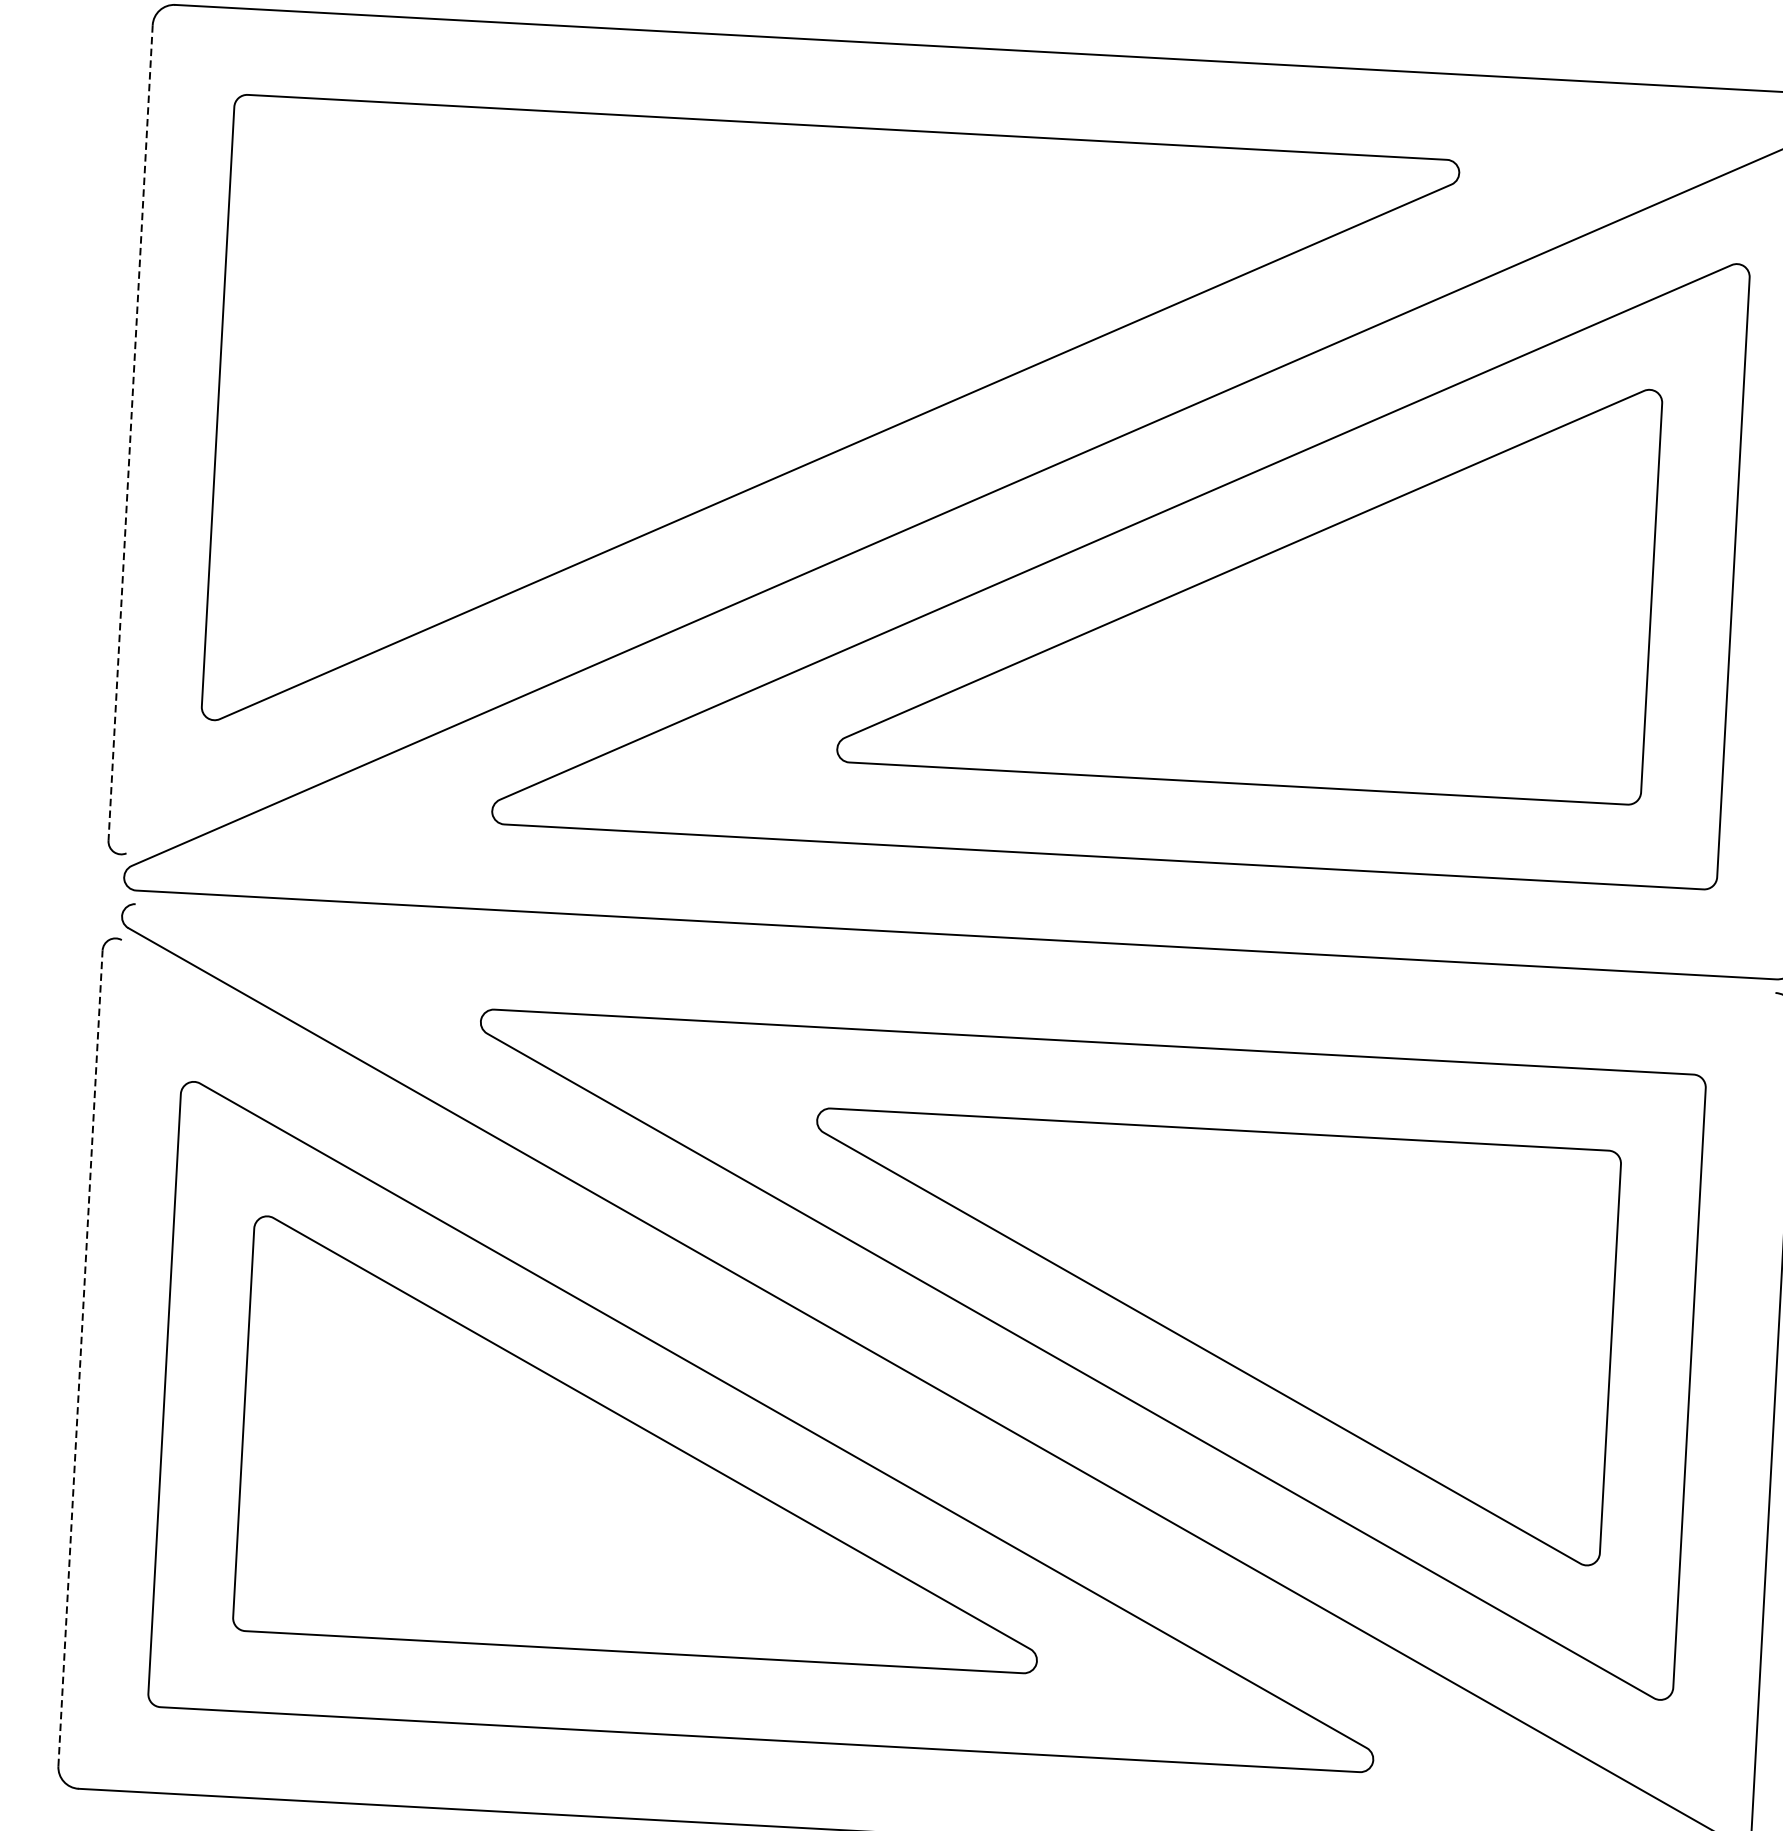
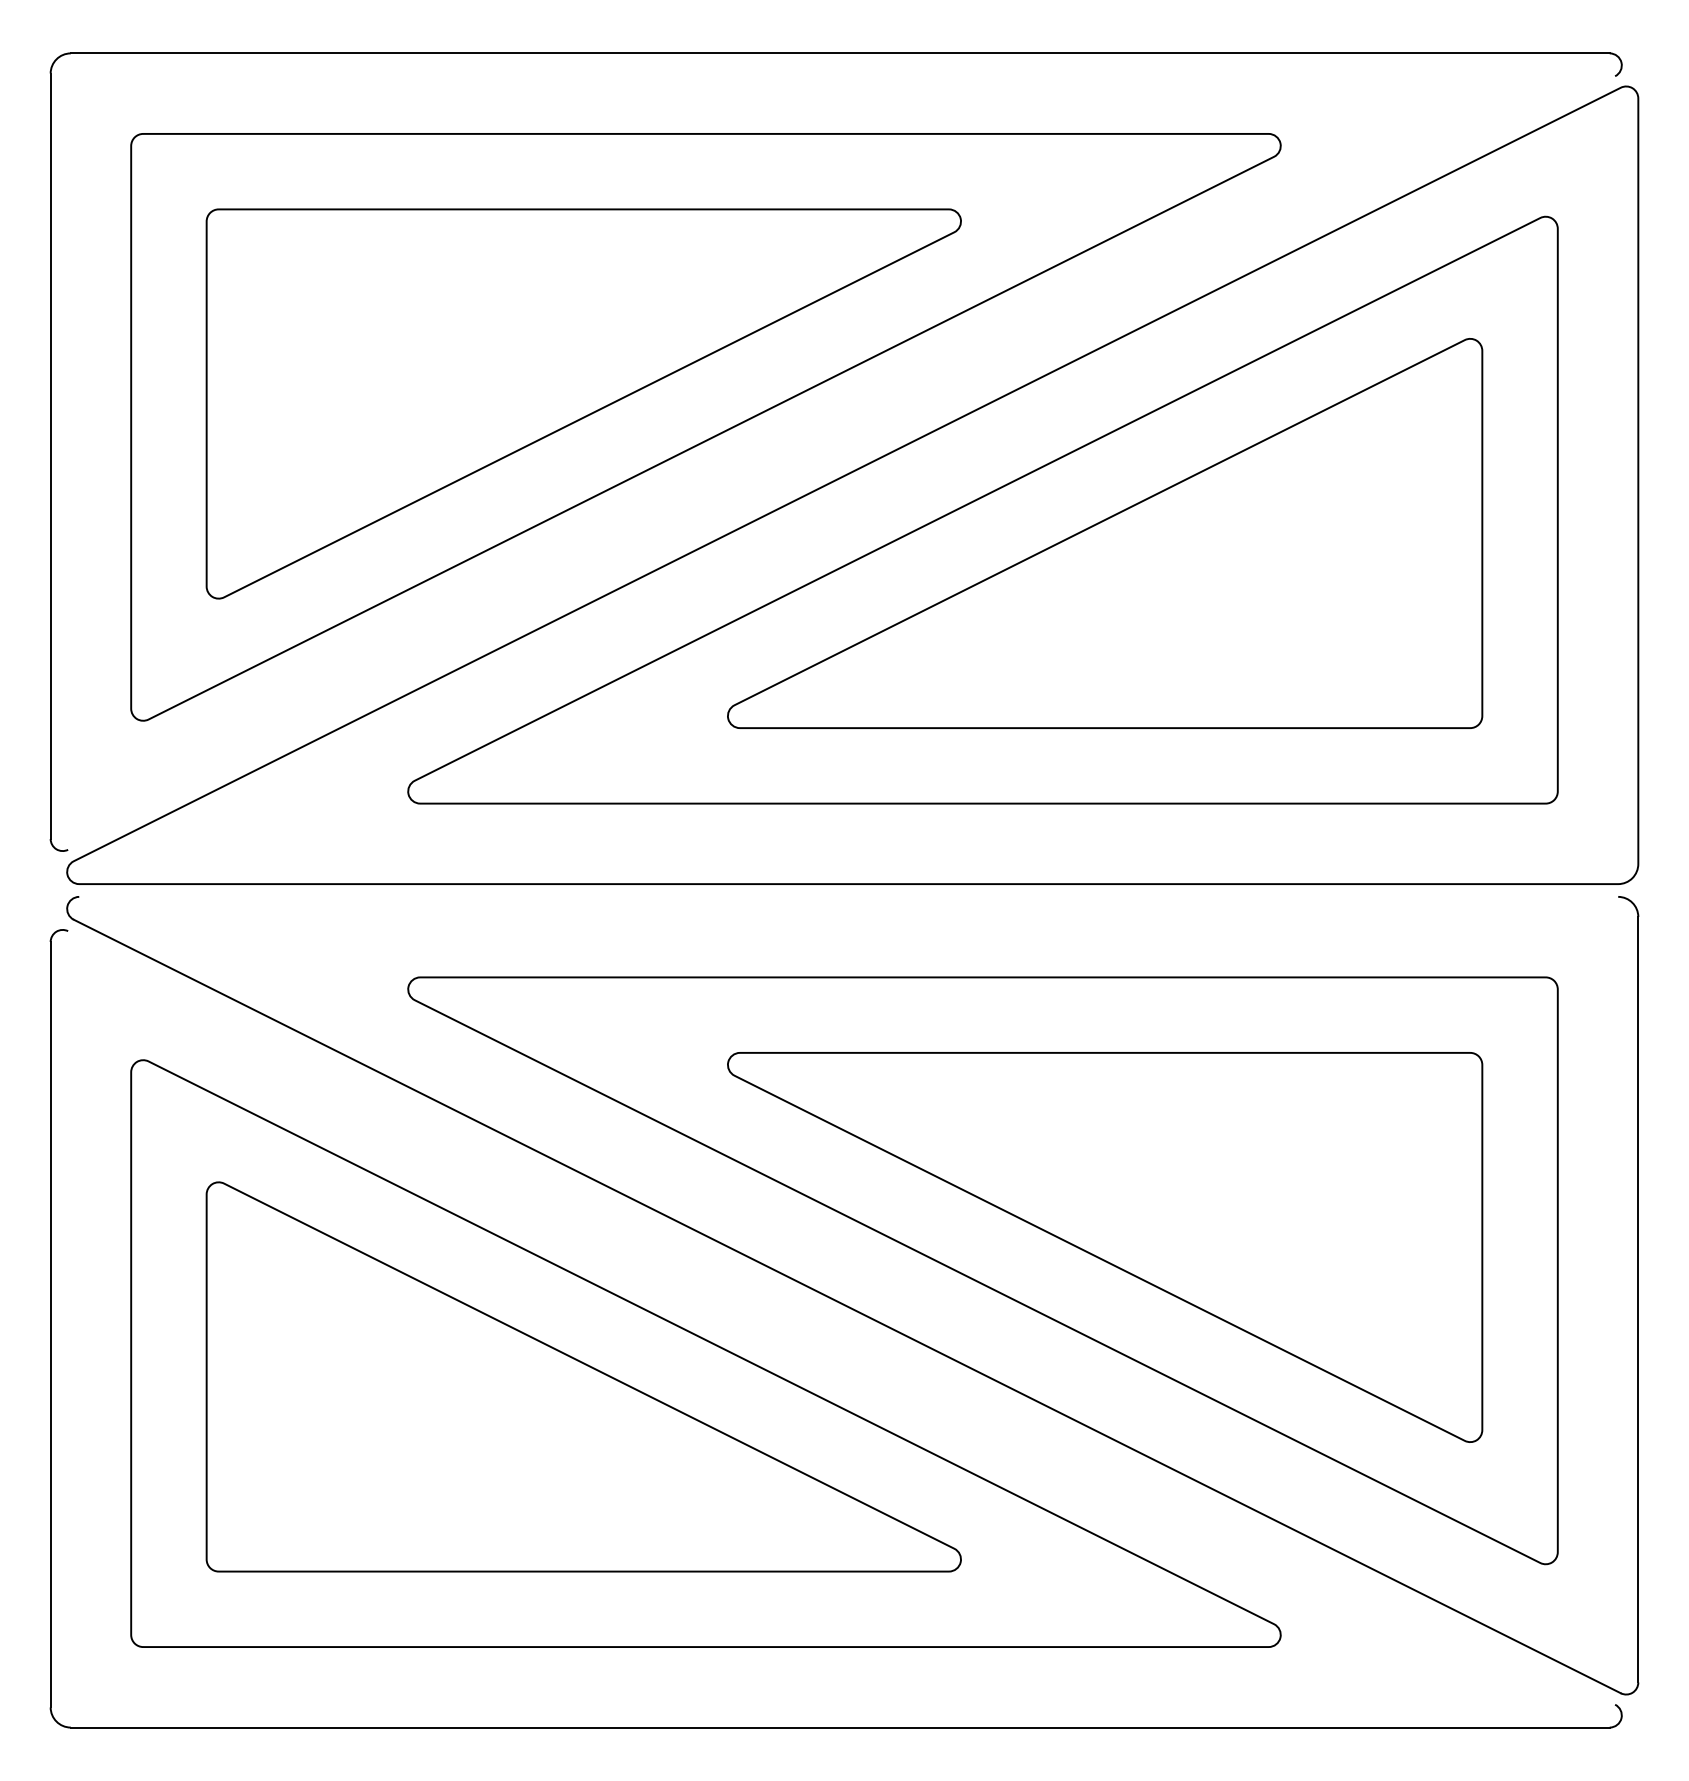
part: (701, 407) -> (583, 403), added
line: (130, 433) -> (50, 456), dashed -> solid
line: (80, 1358) -> (50, 1324), dashed -> solid

